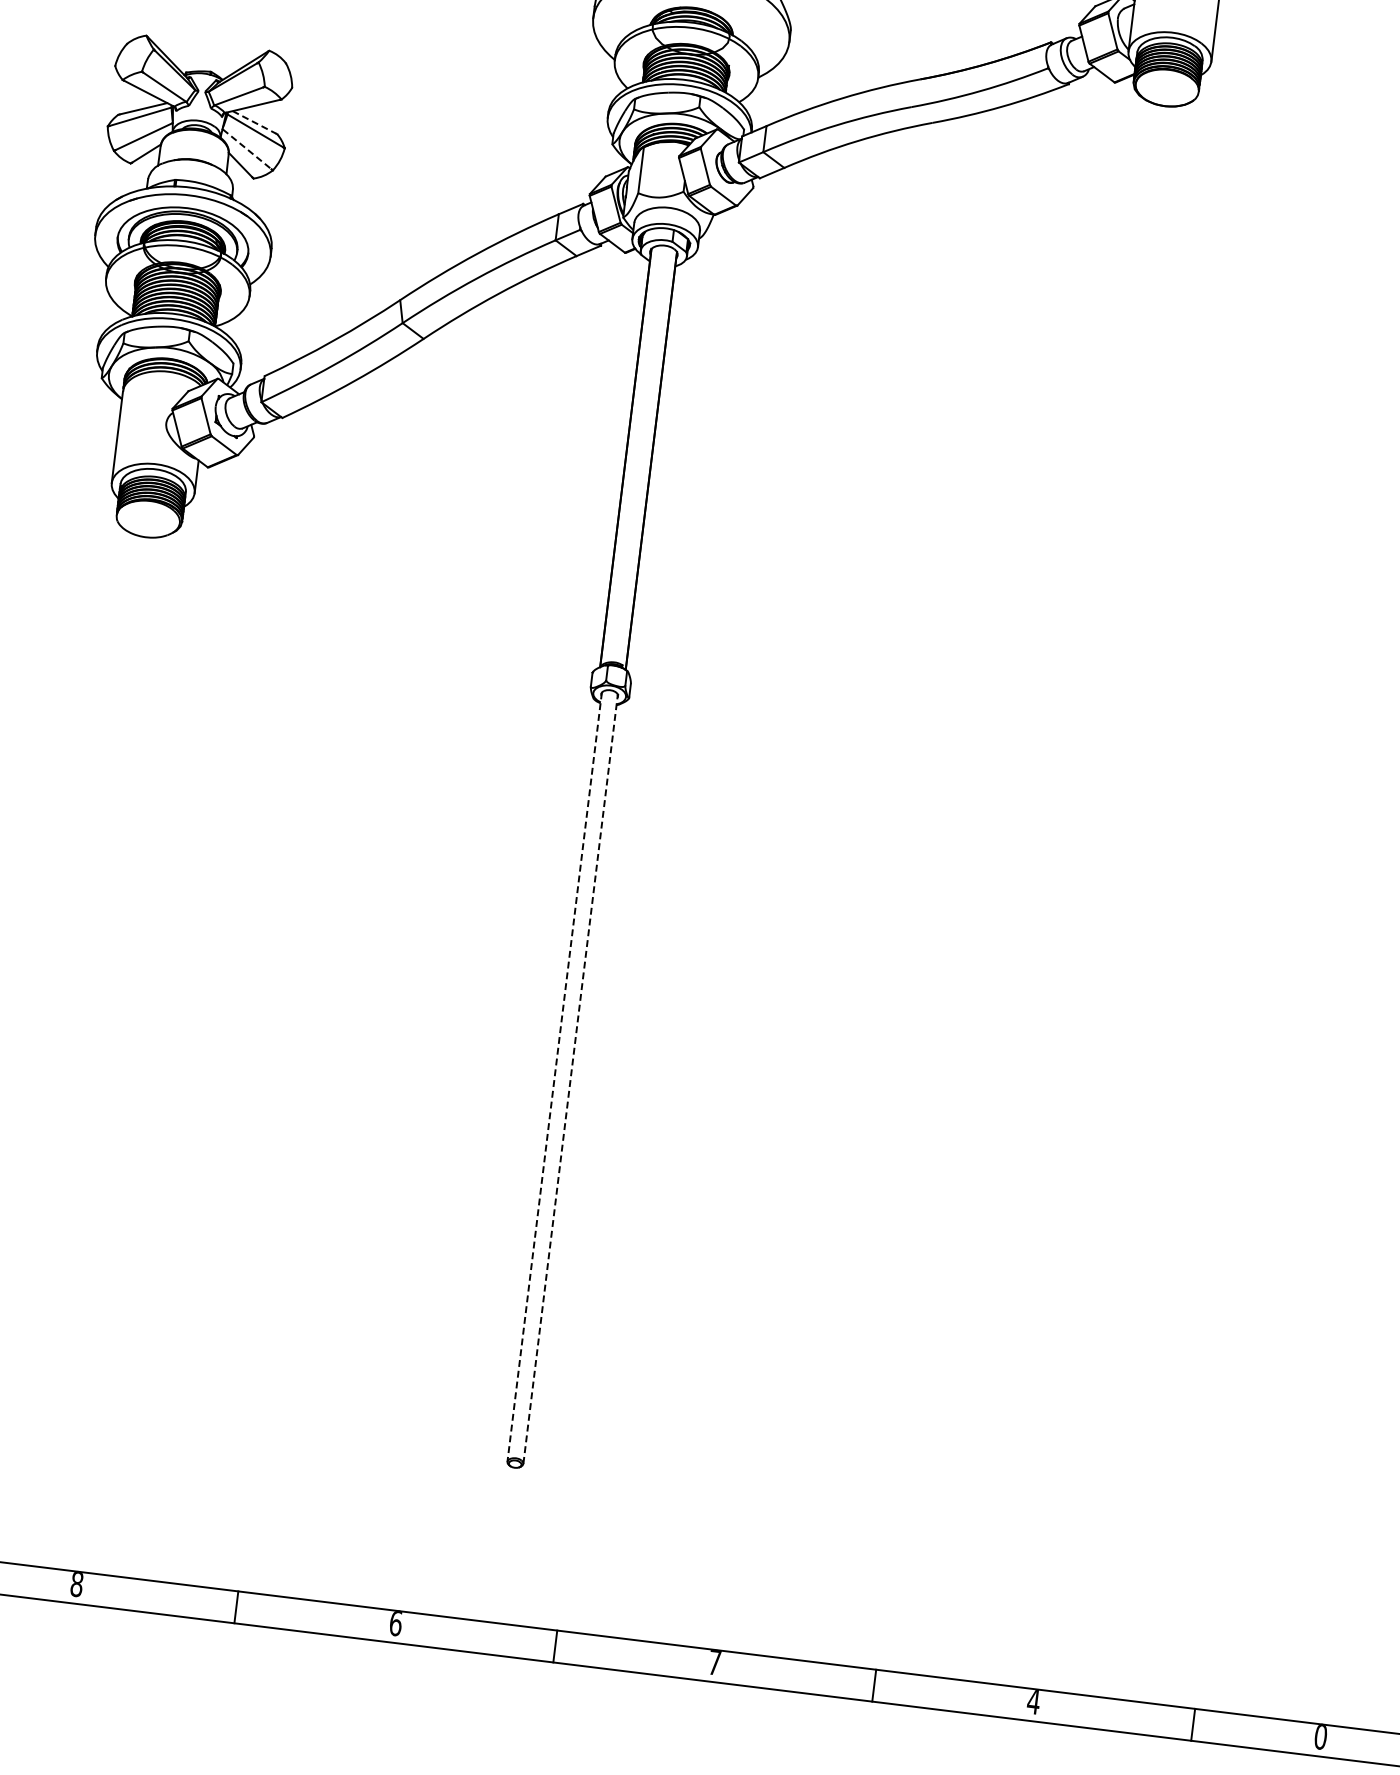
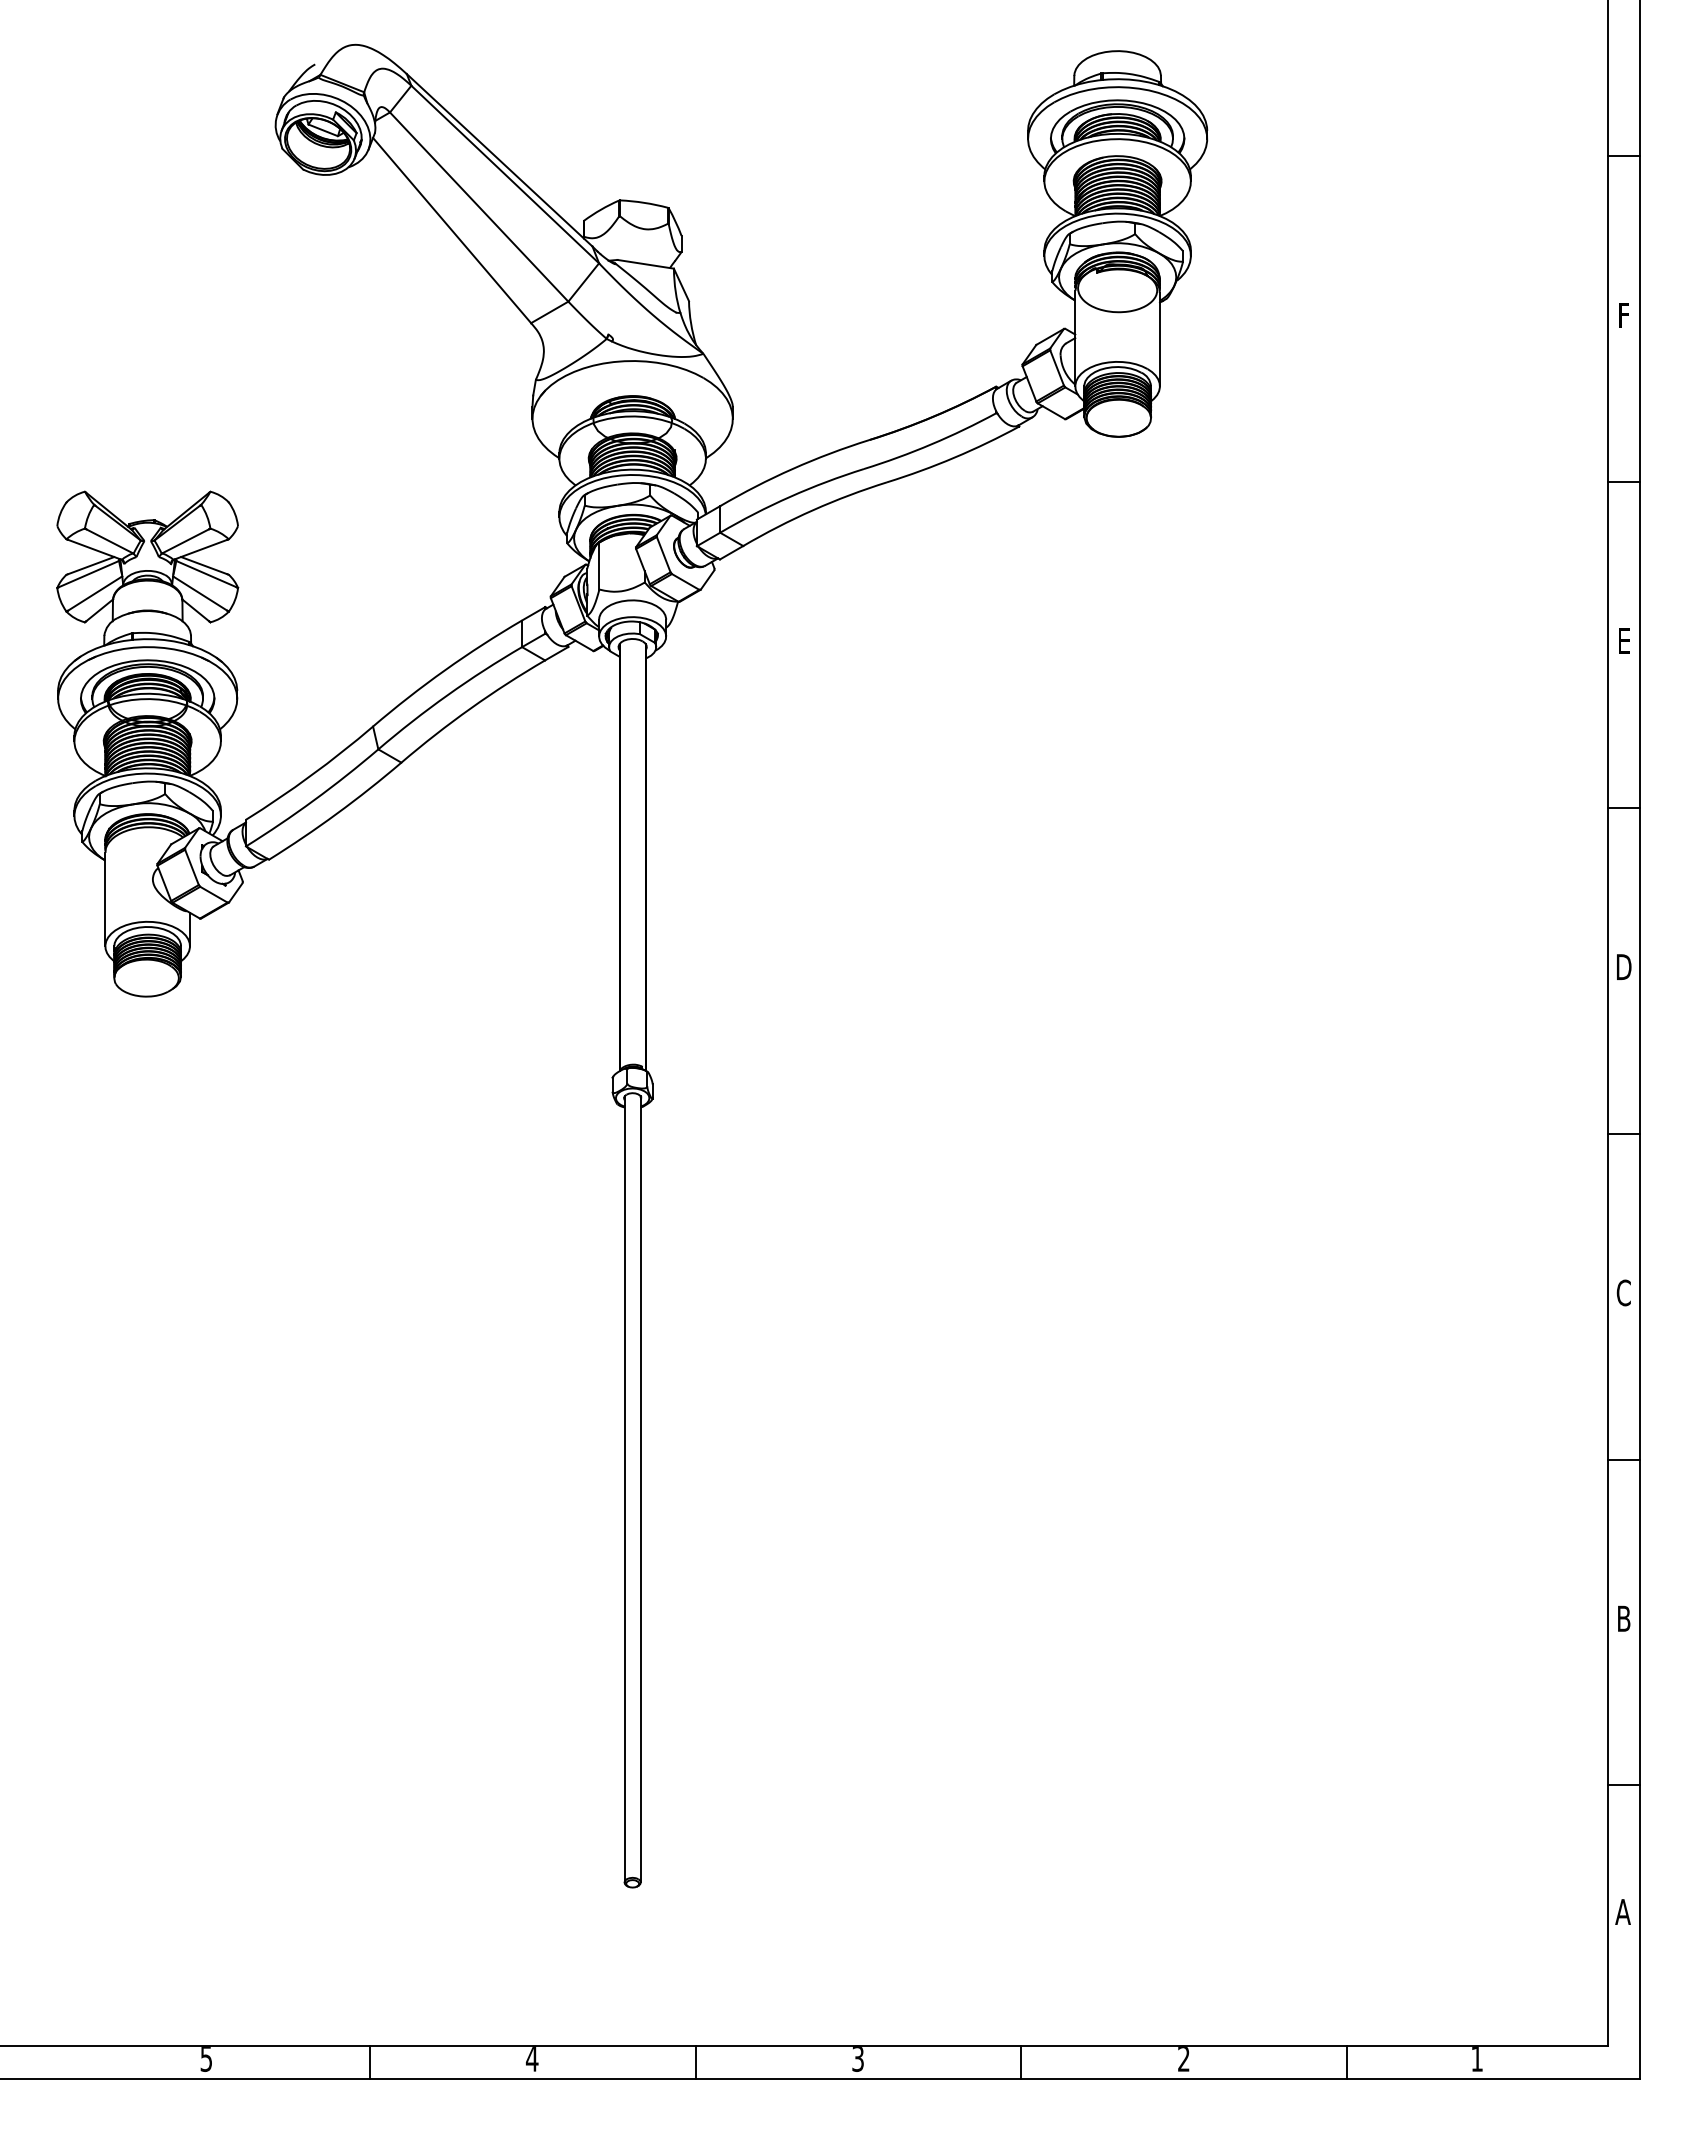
line: (254, 122) -> (204, 565), dashed -> solid
line: (247, 150) -> (200, 594), dashed -> solid
line: (554, 1077) -> (624, 1489), dashed -> solid
line: (570, 1078) -> (640, 1488), dashed -> solid
text: (76, 1584) -> (206, 2059), 8 -> 5
text: (395, 1623) -> (531, 2059), 6 -> 4
text: (714, 1663) -> (857, 2059), 7 -> 3
text: (1033, 1702) -> (1183, 2059), 4 -> 2
text: (1321, 1737) -> (1477, 2059), 0 -> 1

